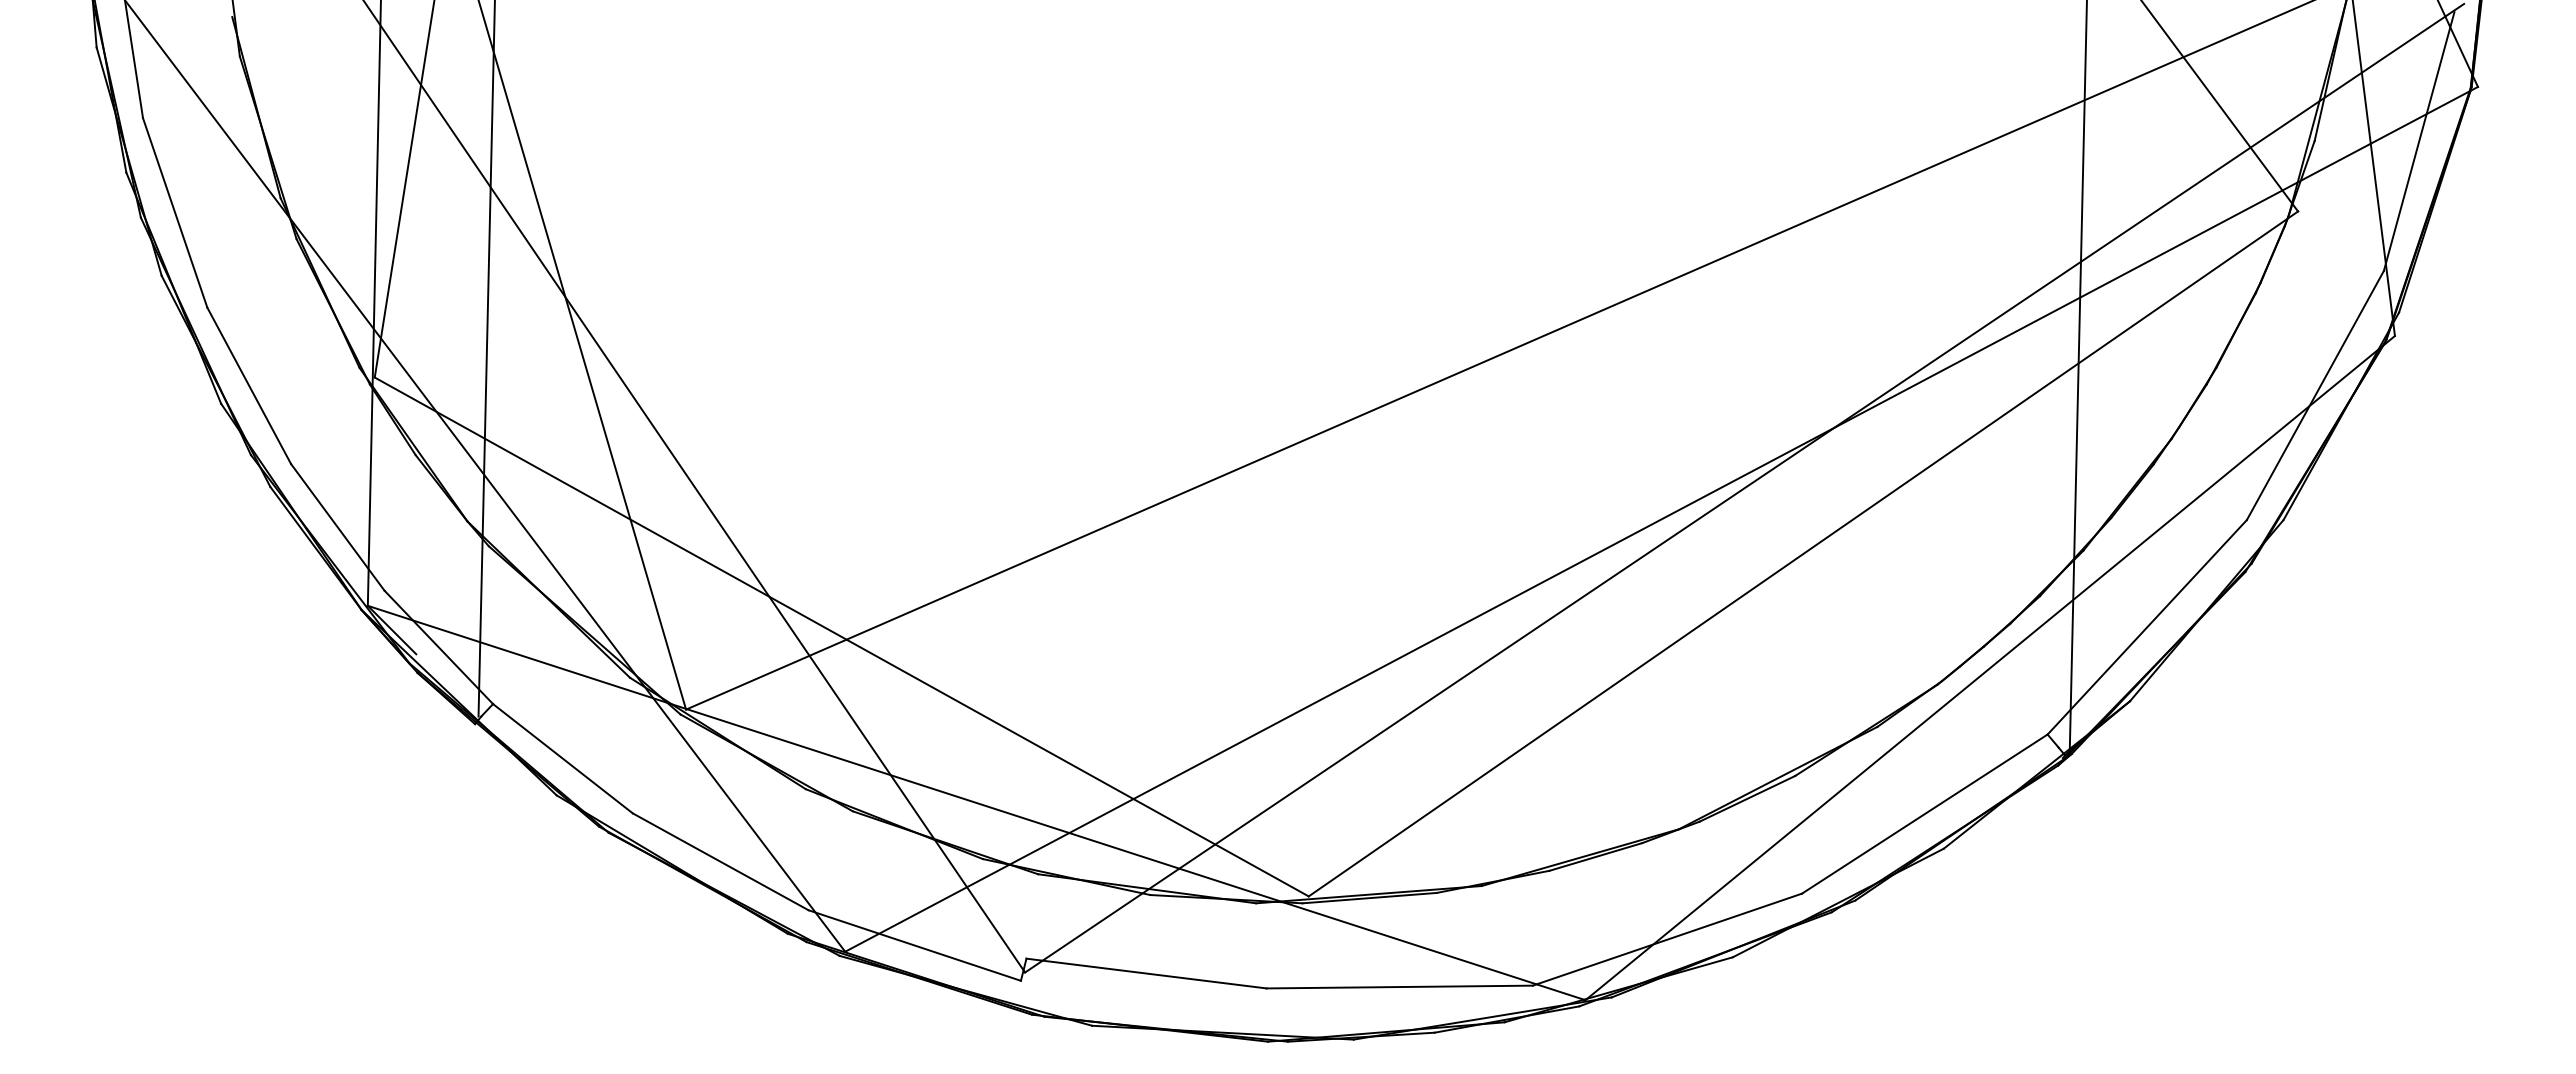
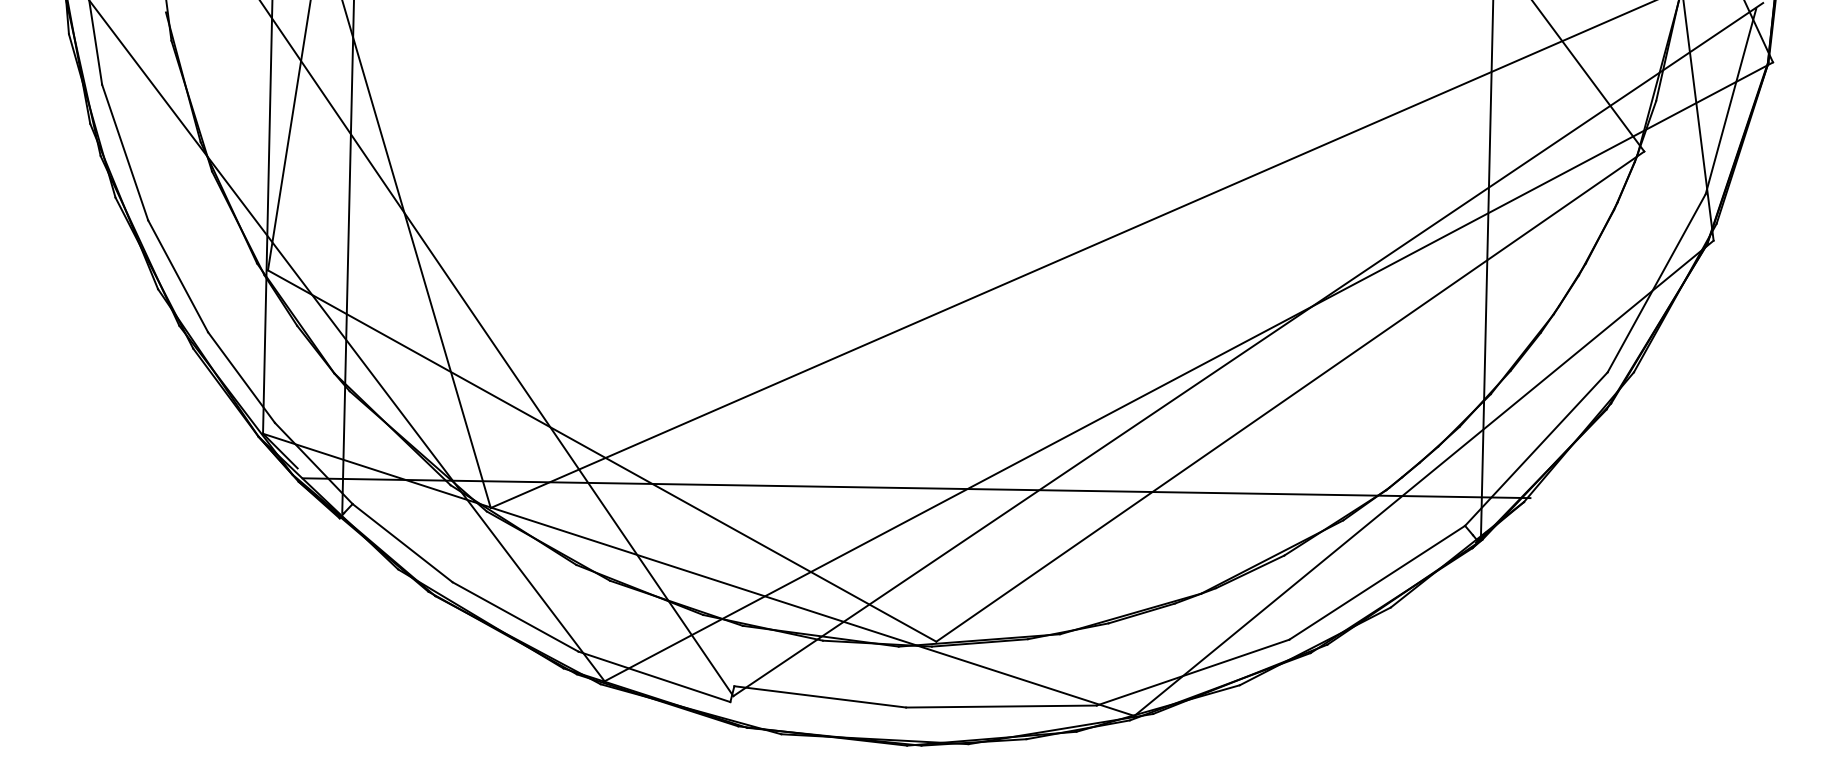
line: (1280, 681) -> (916, 487), added

